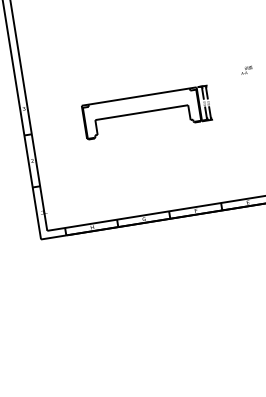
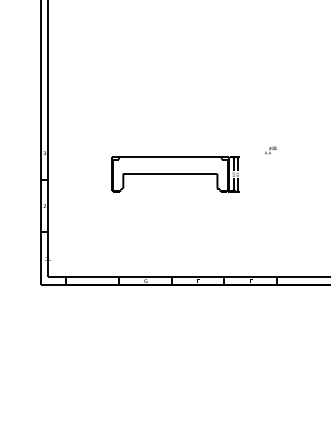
part: (146, 112) -> (175, 174), moved

